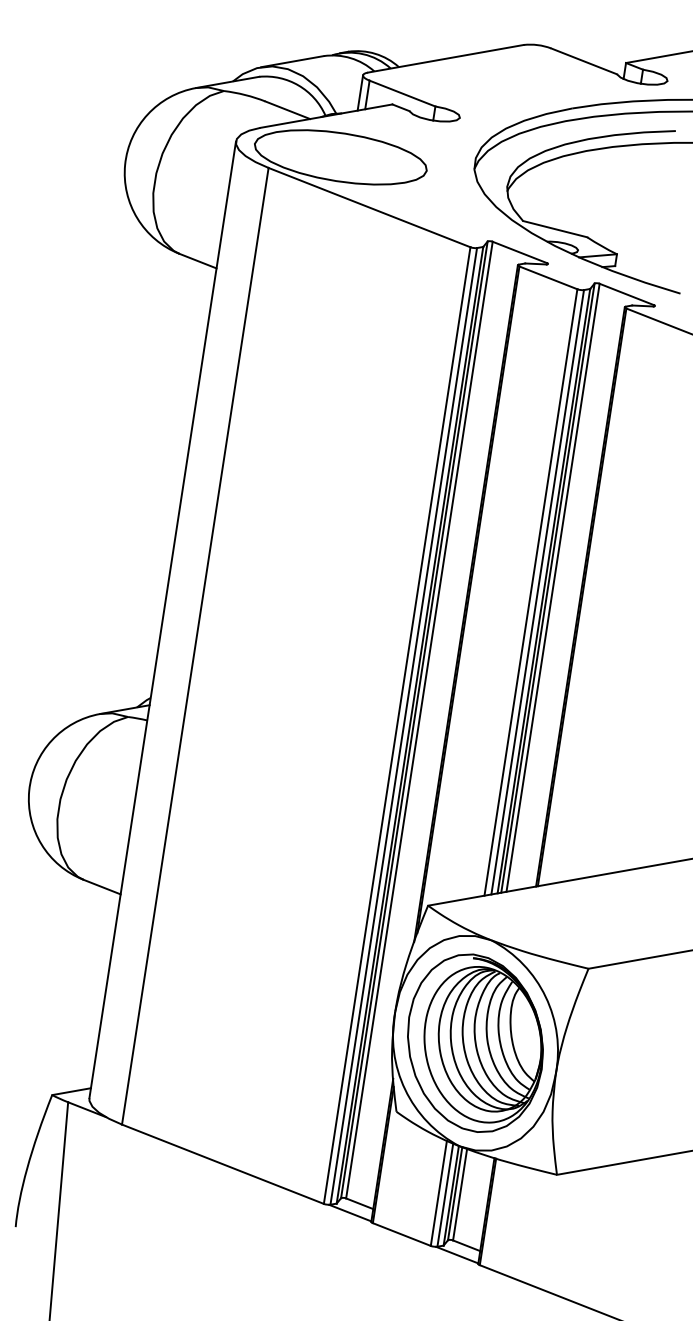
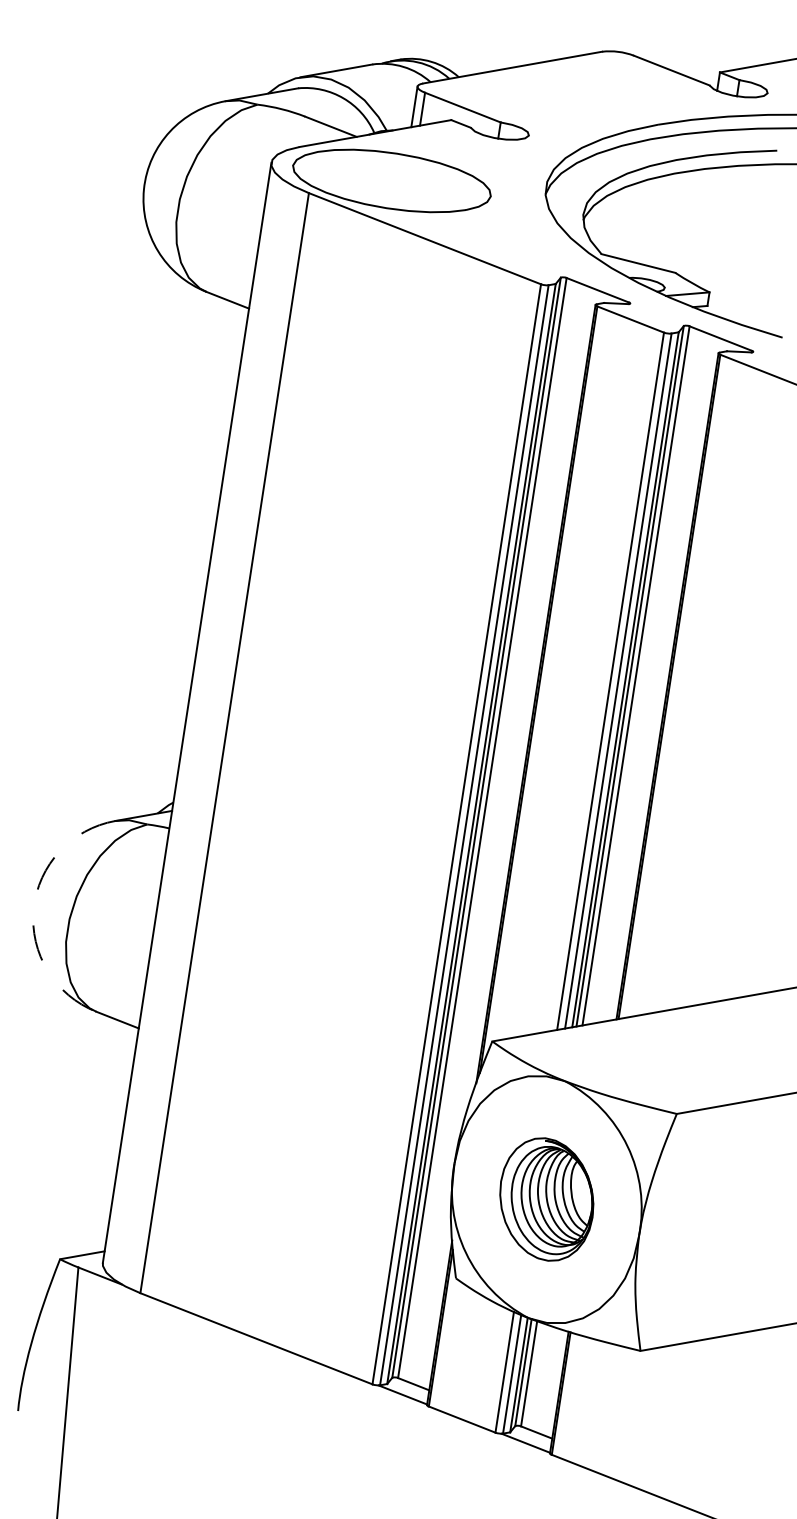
arc: (29, 790) -> (33, 908), solid -> dashed
part: (475, 1042) -> (546, 1198), size x0.6

